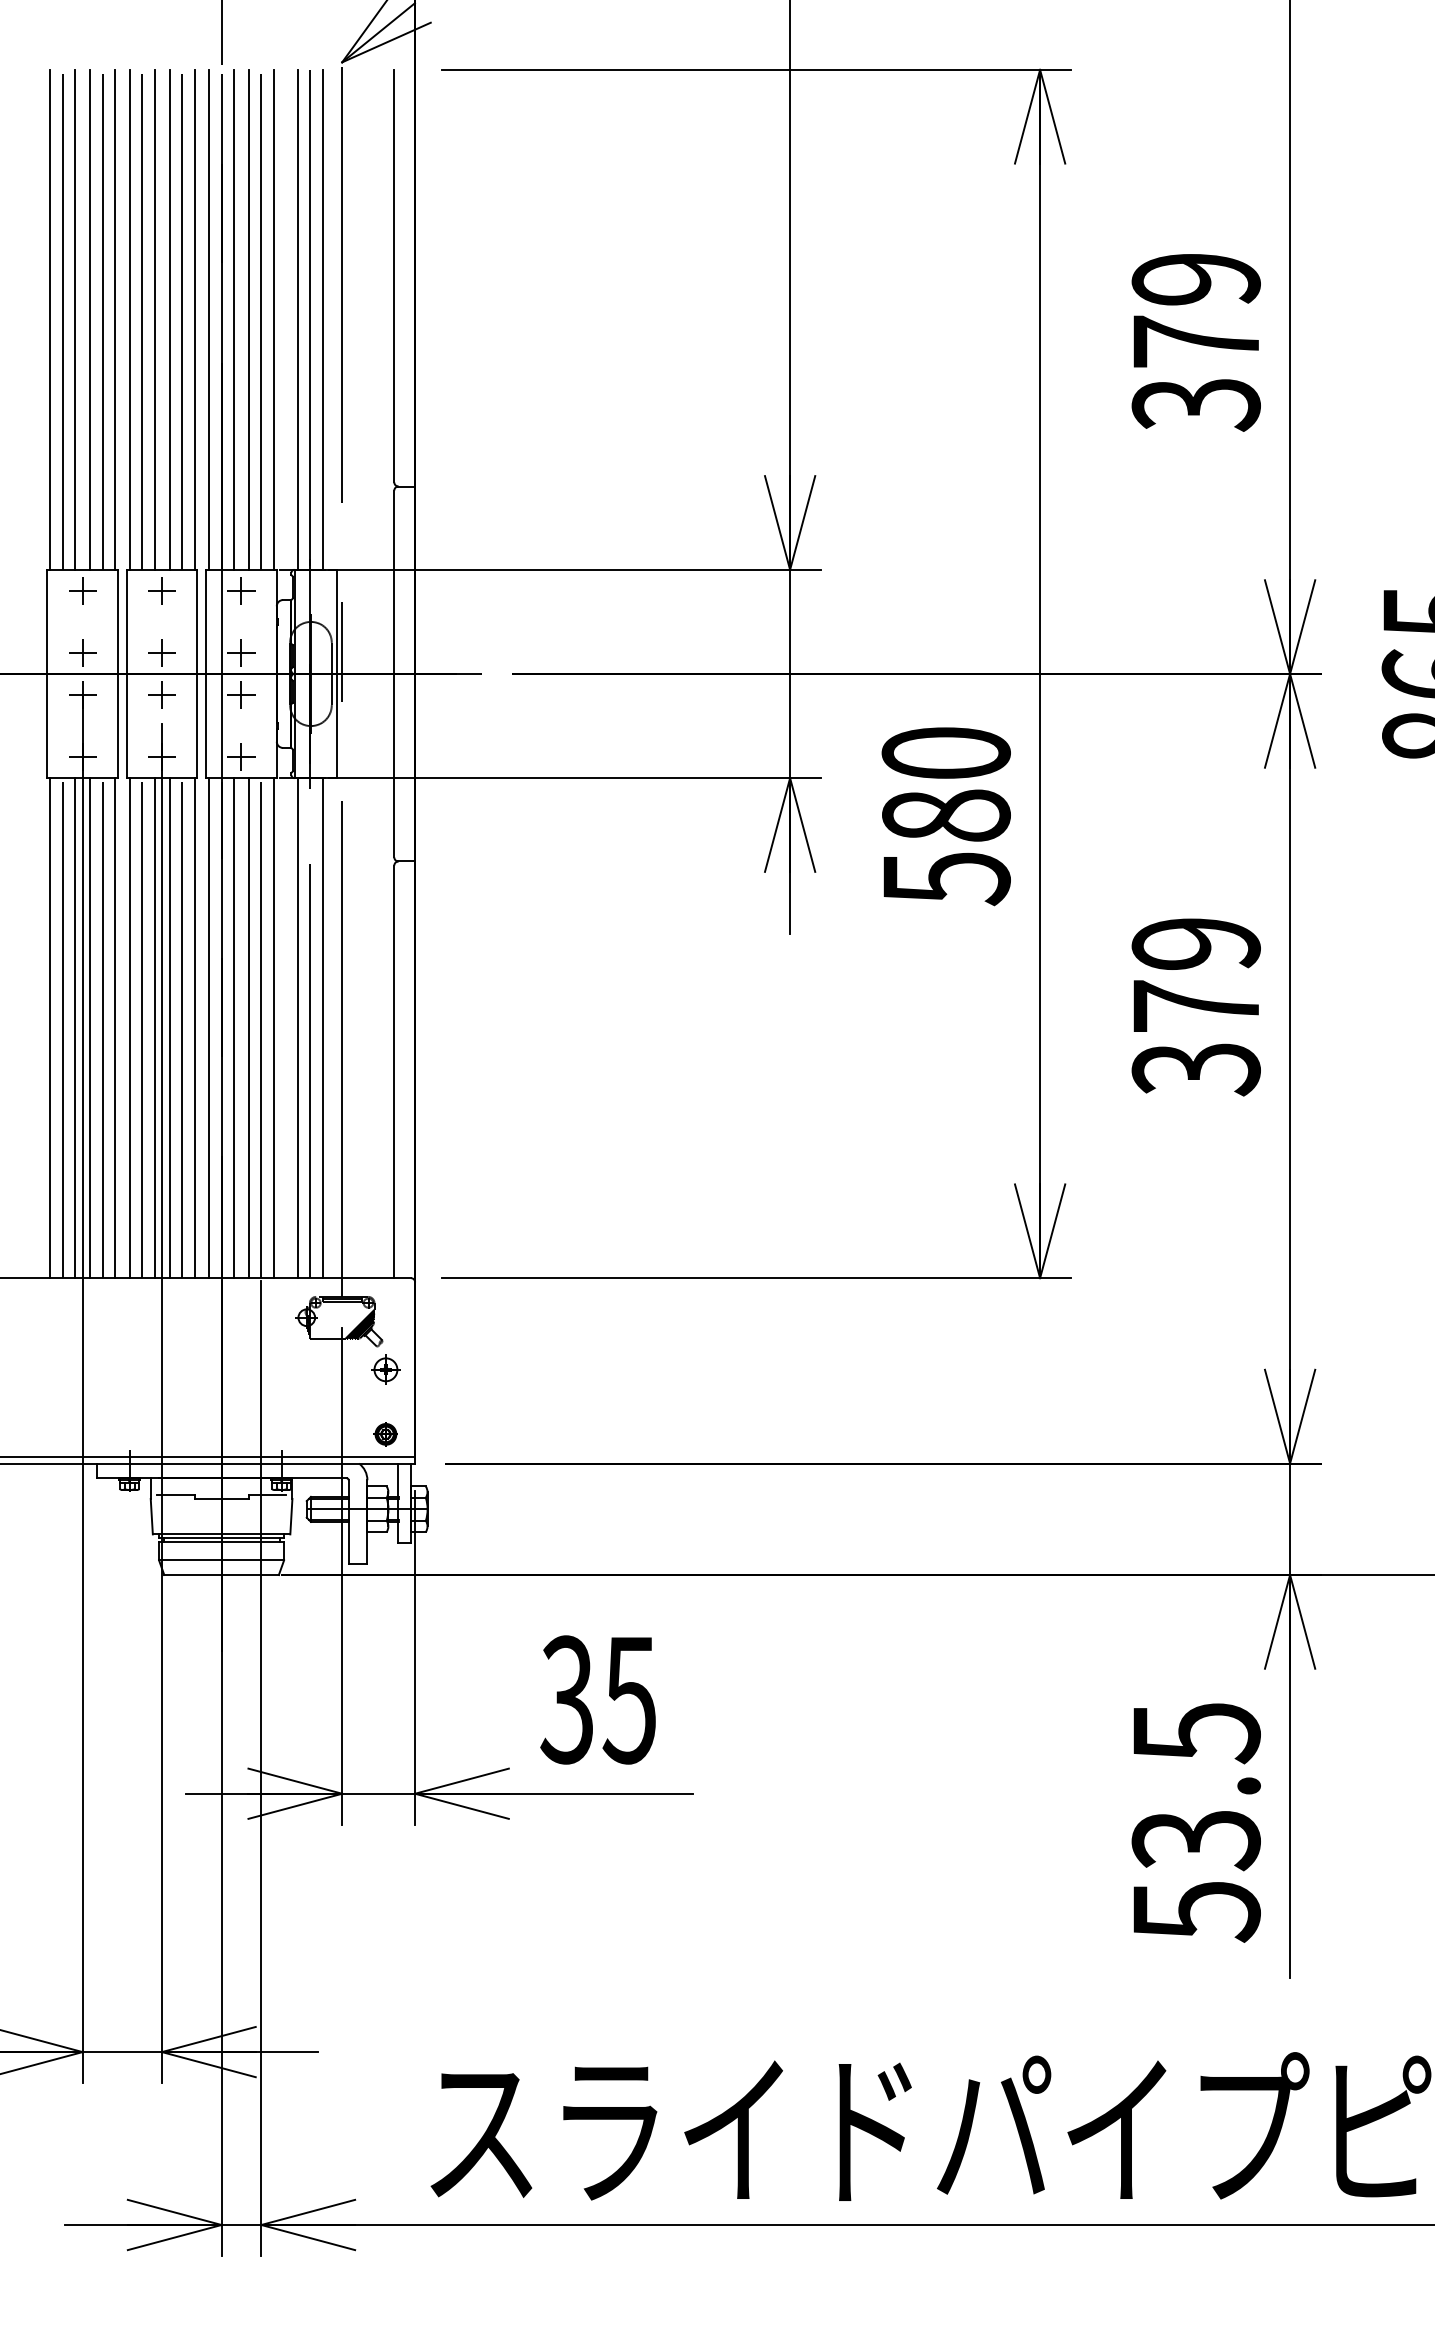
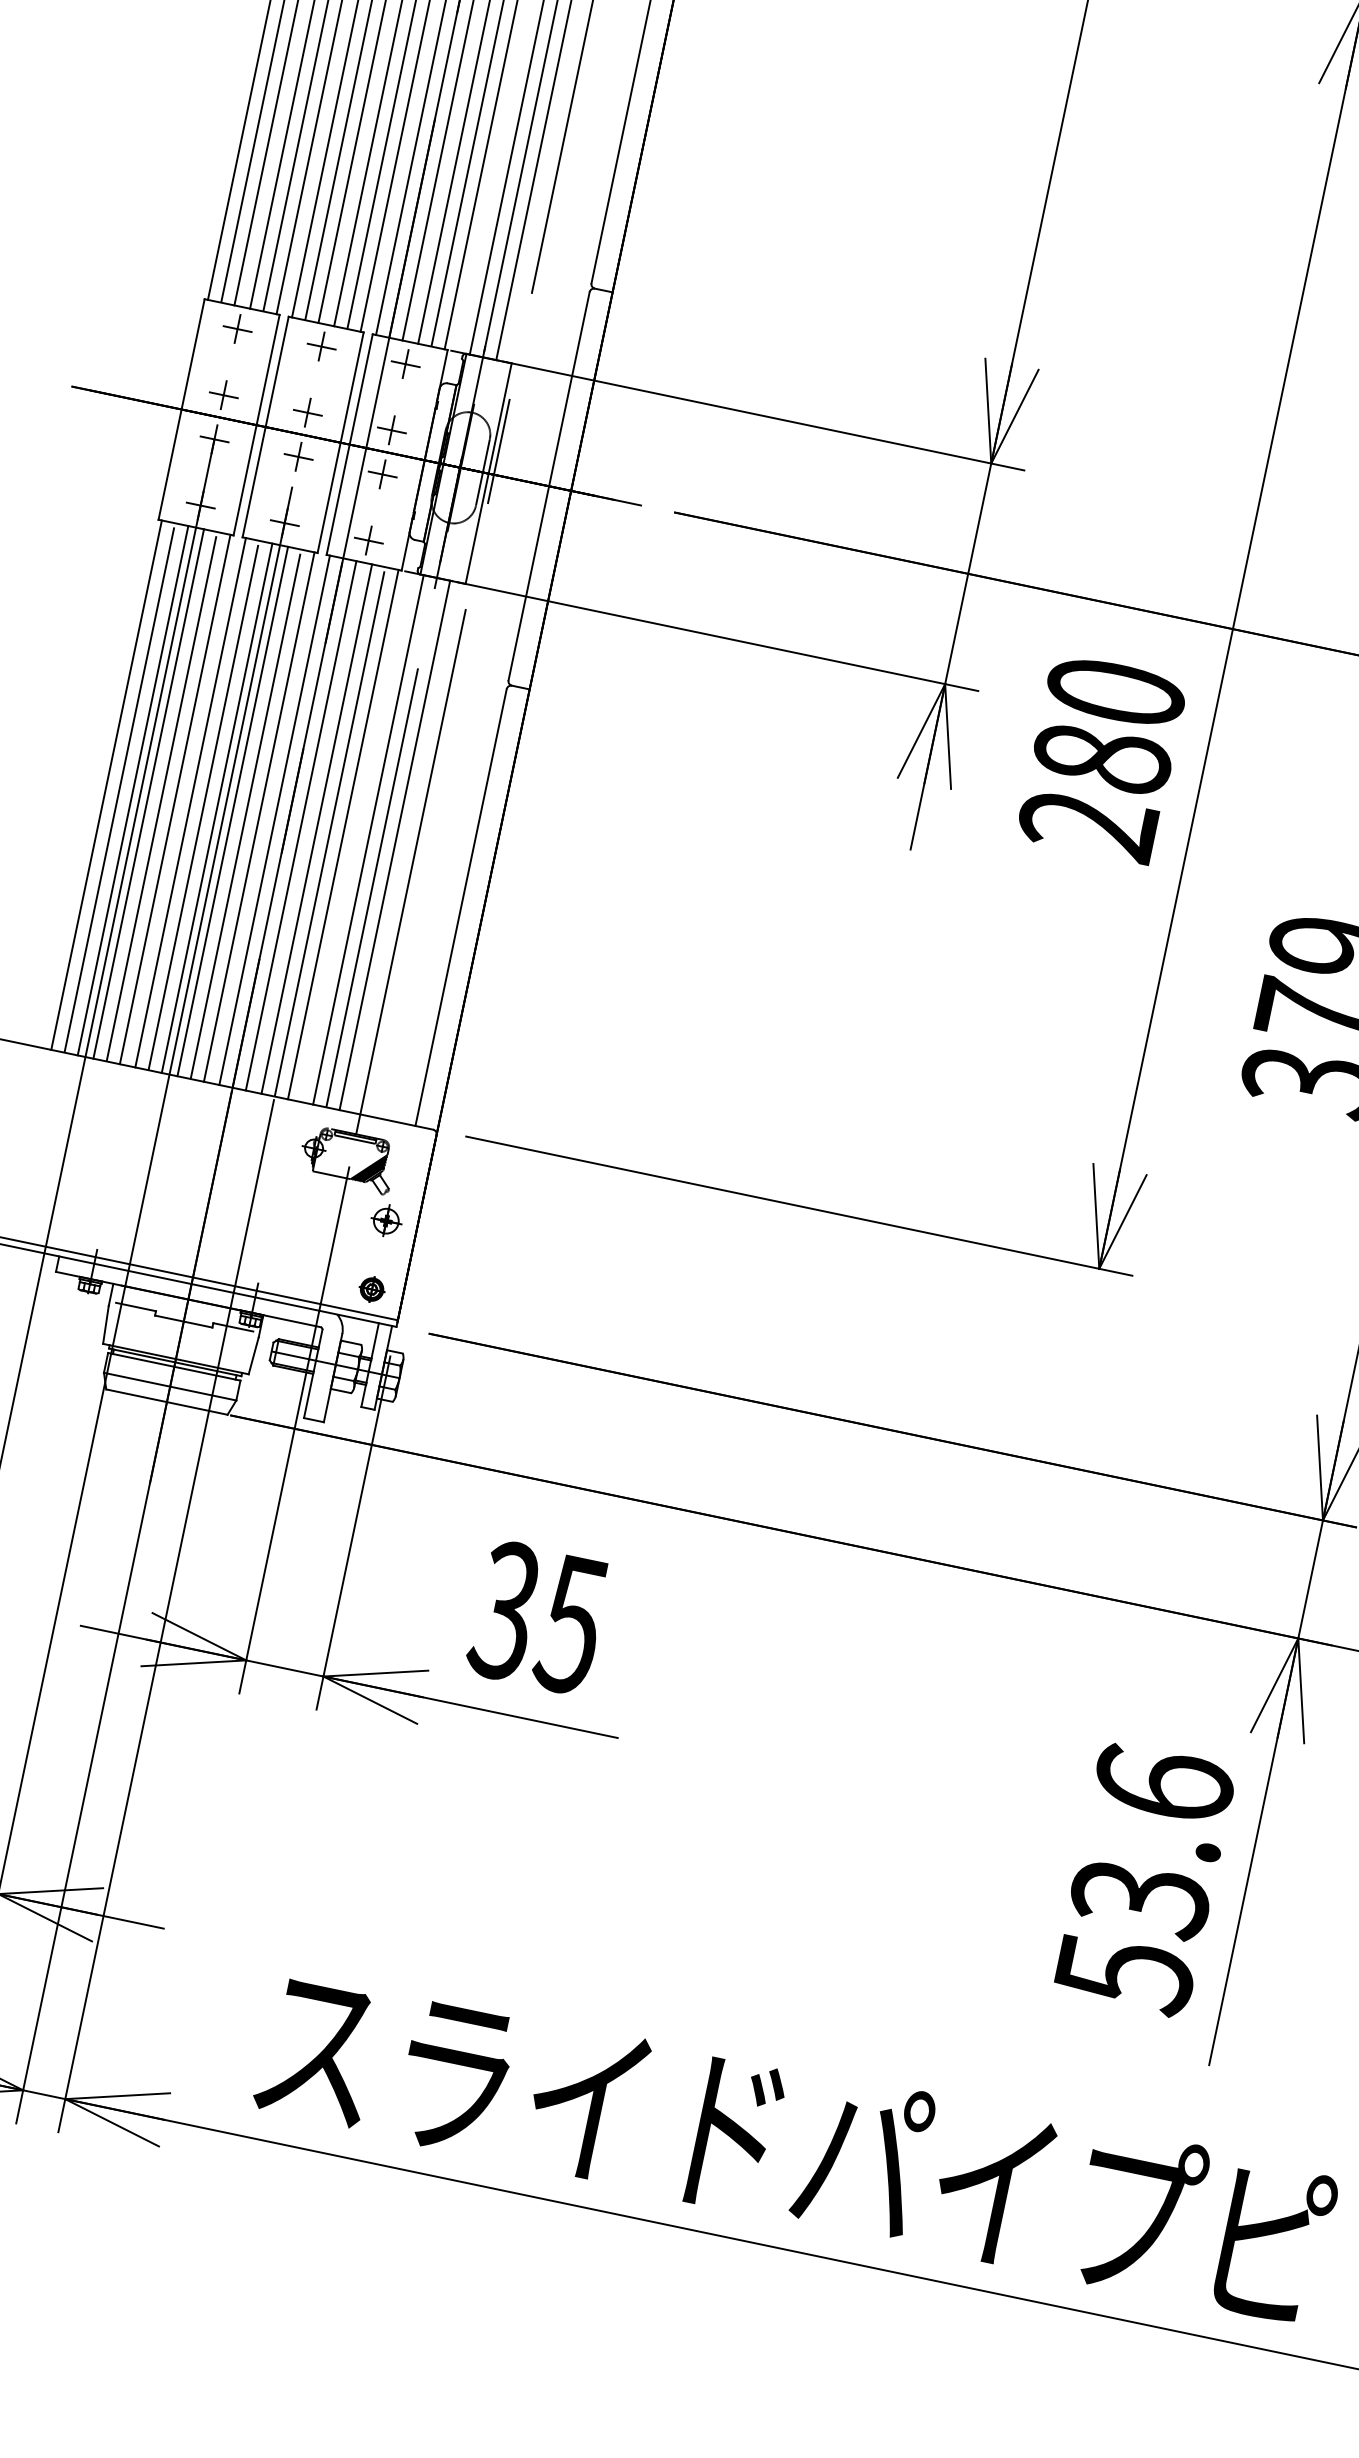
text: (945, 879) -> (1087, 825), 580 -> 280
text: (1195, 1733) -> (1163, 1785), 53.5 -> 53.6

